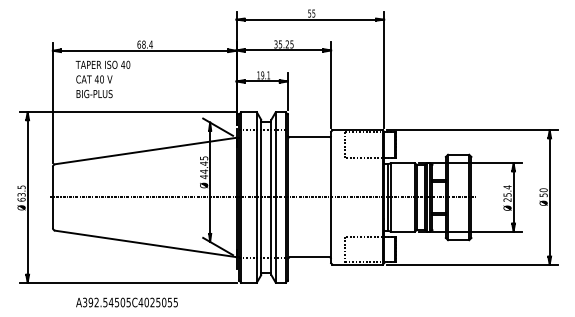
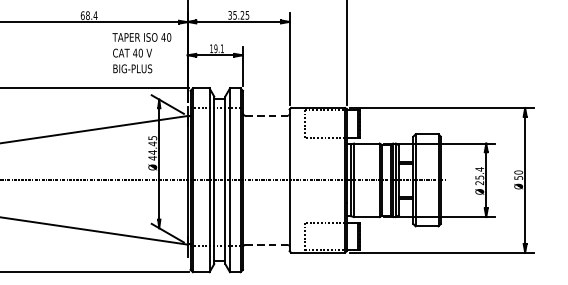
text: (102, 79) -> (141, 53), moved
line: (309, 137) -> (266, 115), solid -> dashed
line: (309, 257) -> (266, 245), solid -> dashed

